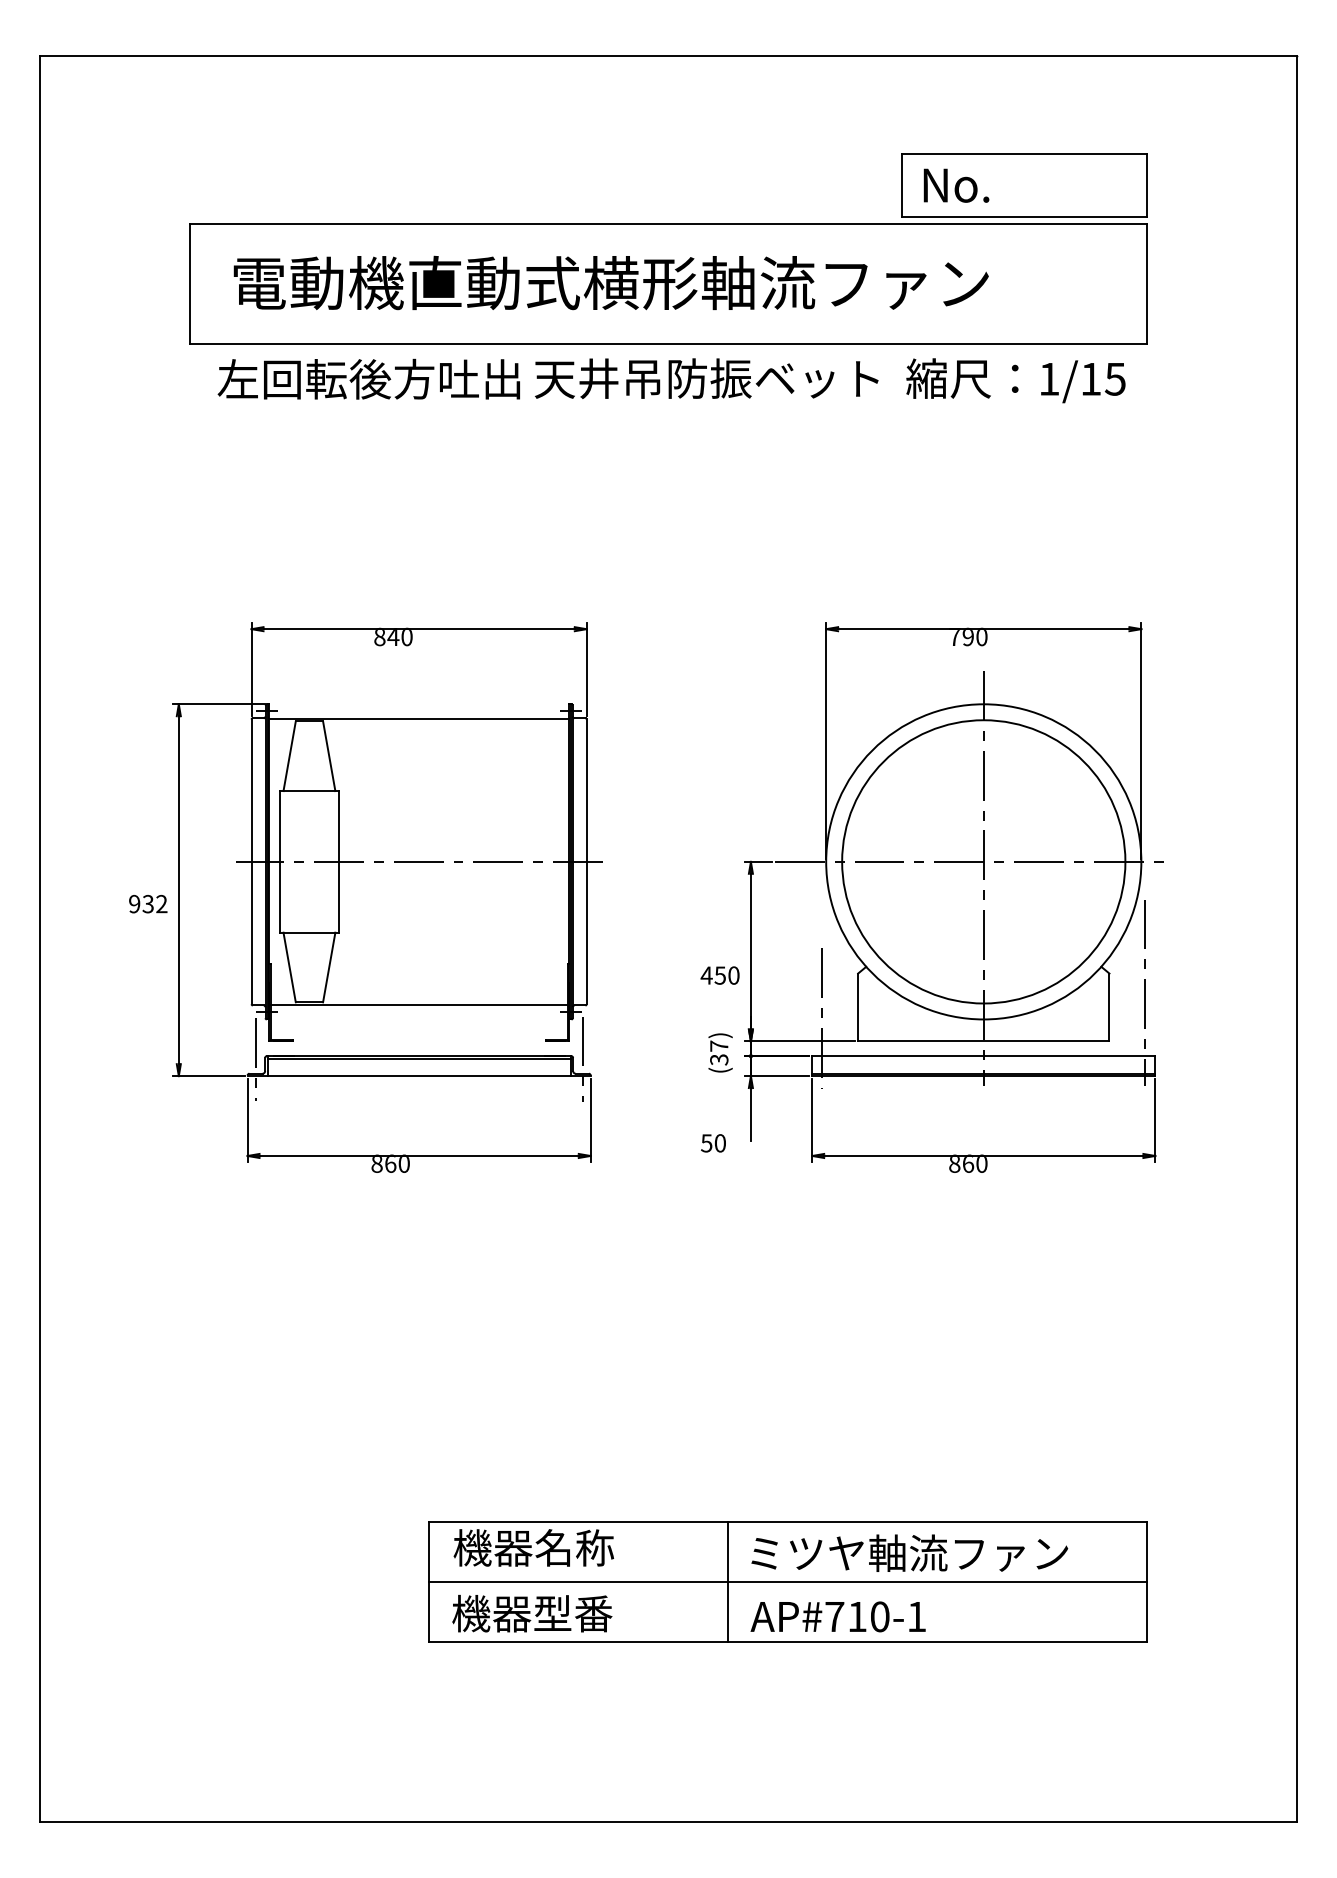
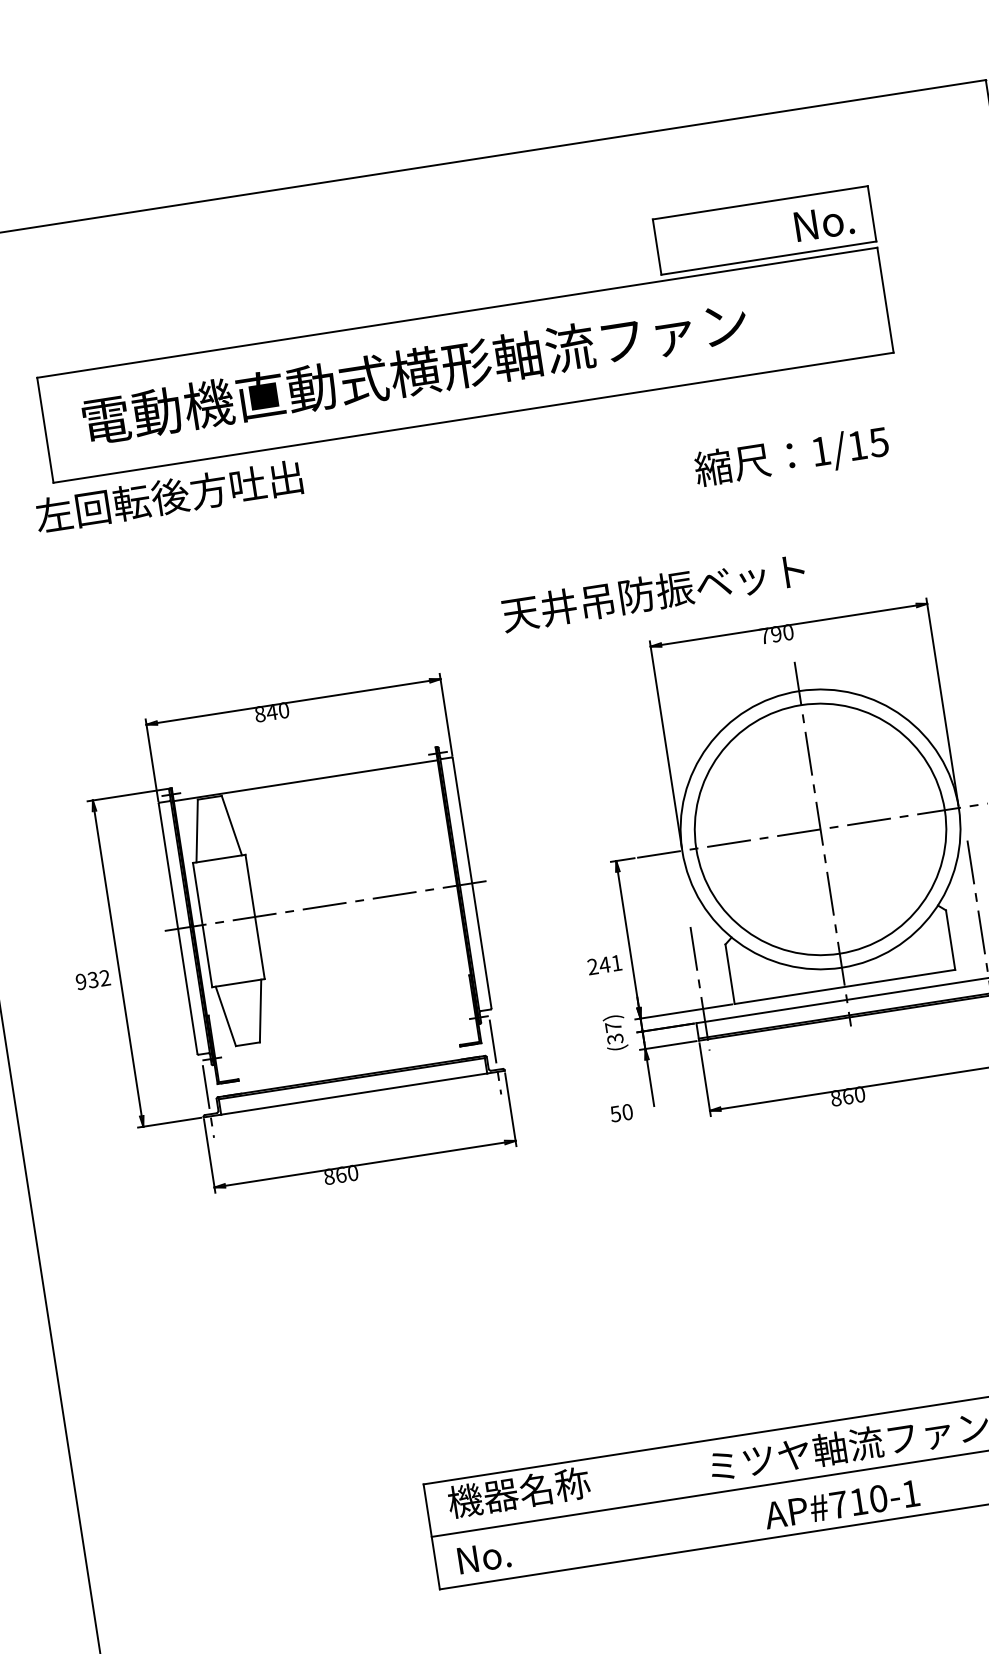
text: (956, 185) -> (824, 222), moved
text: (368, 378) -> (168, 496), moved
text: (706, 378) -> (653, 592), moved
text: (1015, 380) -> (791, 457), moved
text: (719, 975) -> (604, 965), 450 -> 241
line: (419, 1004) -> (344, 1031), removed
line: (728, 1582) -> (694, 1496), removed
text: (532, 1613) -> (526, 1550), 機器型番 -> No.
text: (837, 1616) -> (841, 1504), moved

